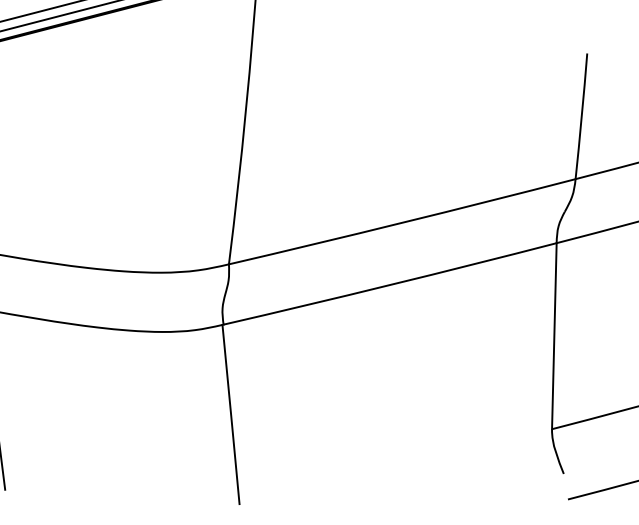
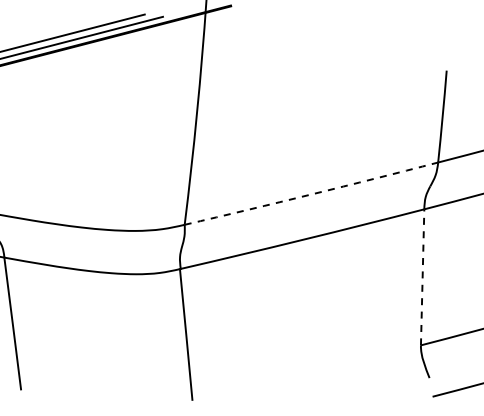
arc: (402, 222) -> (311, 194), solid -> dashed
line: (554, 335) -> (422, 276), solid -> dashed

